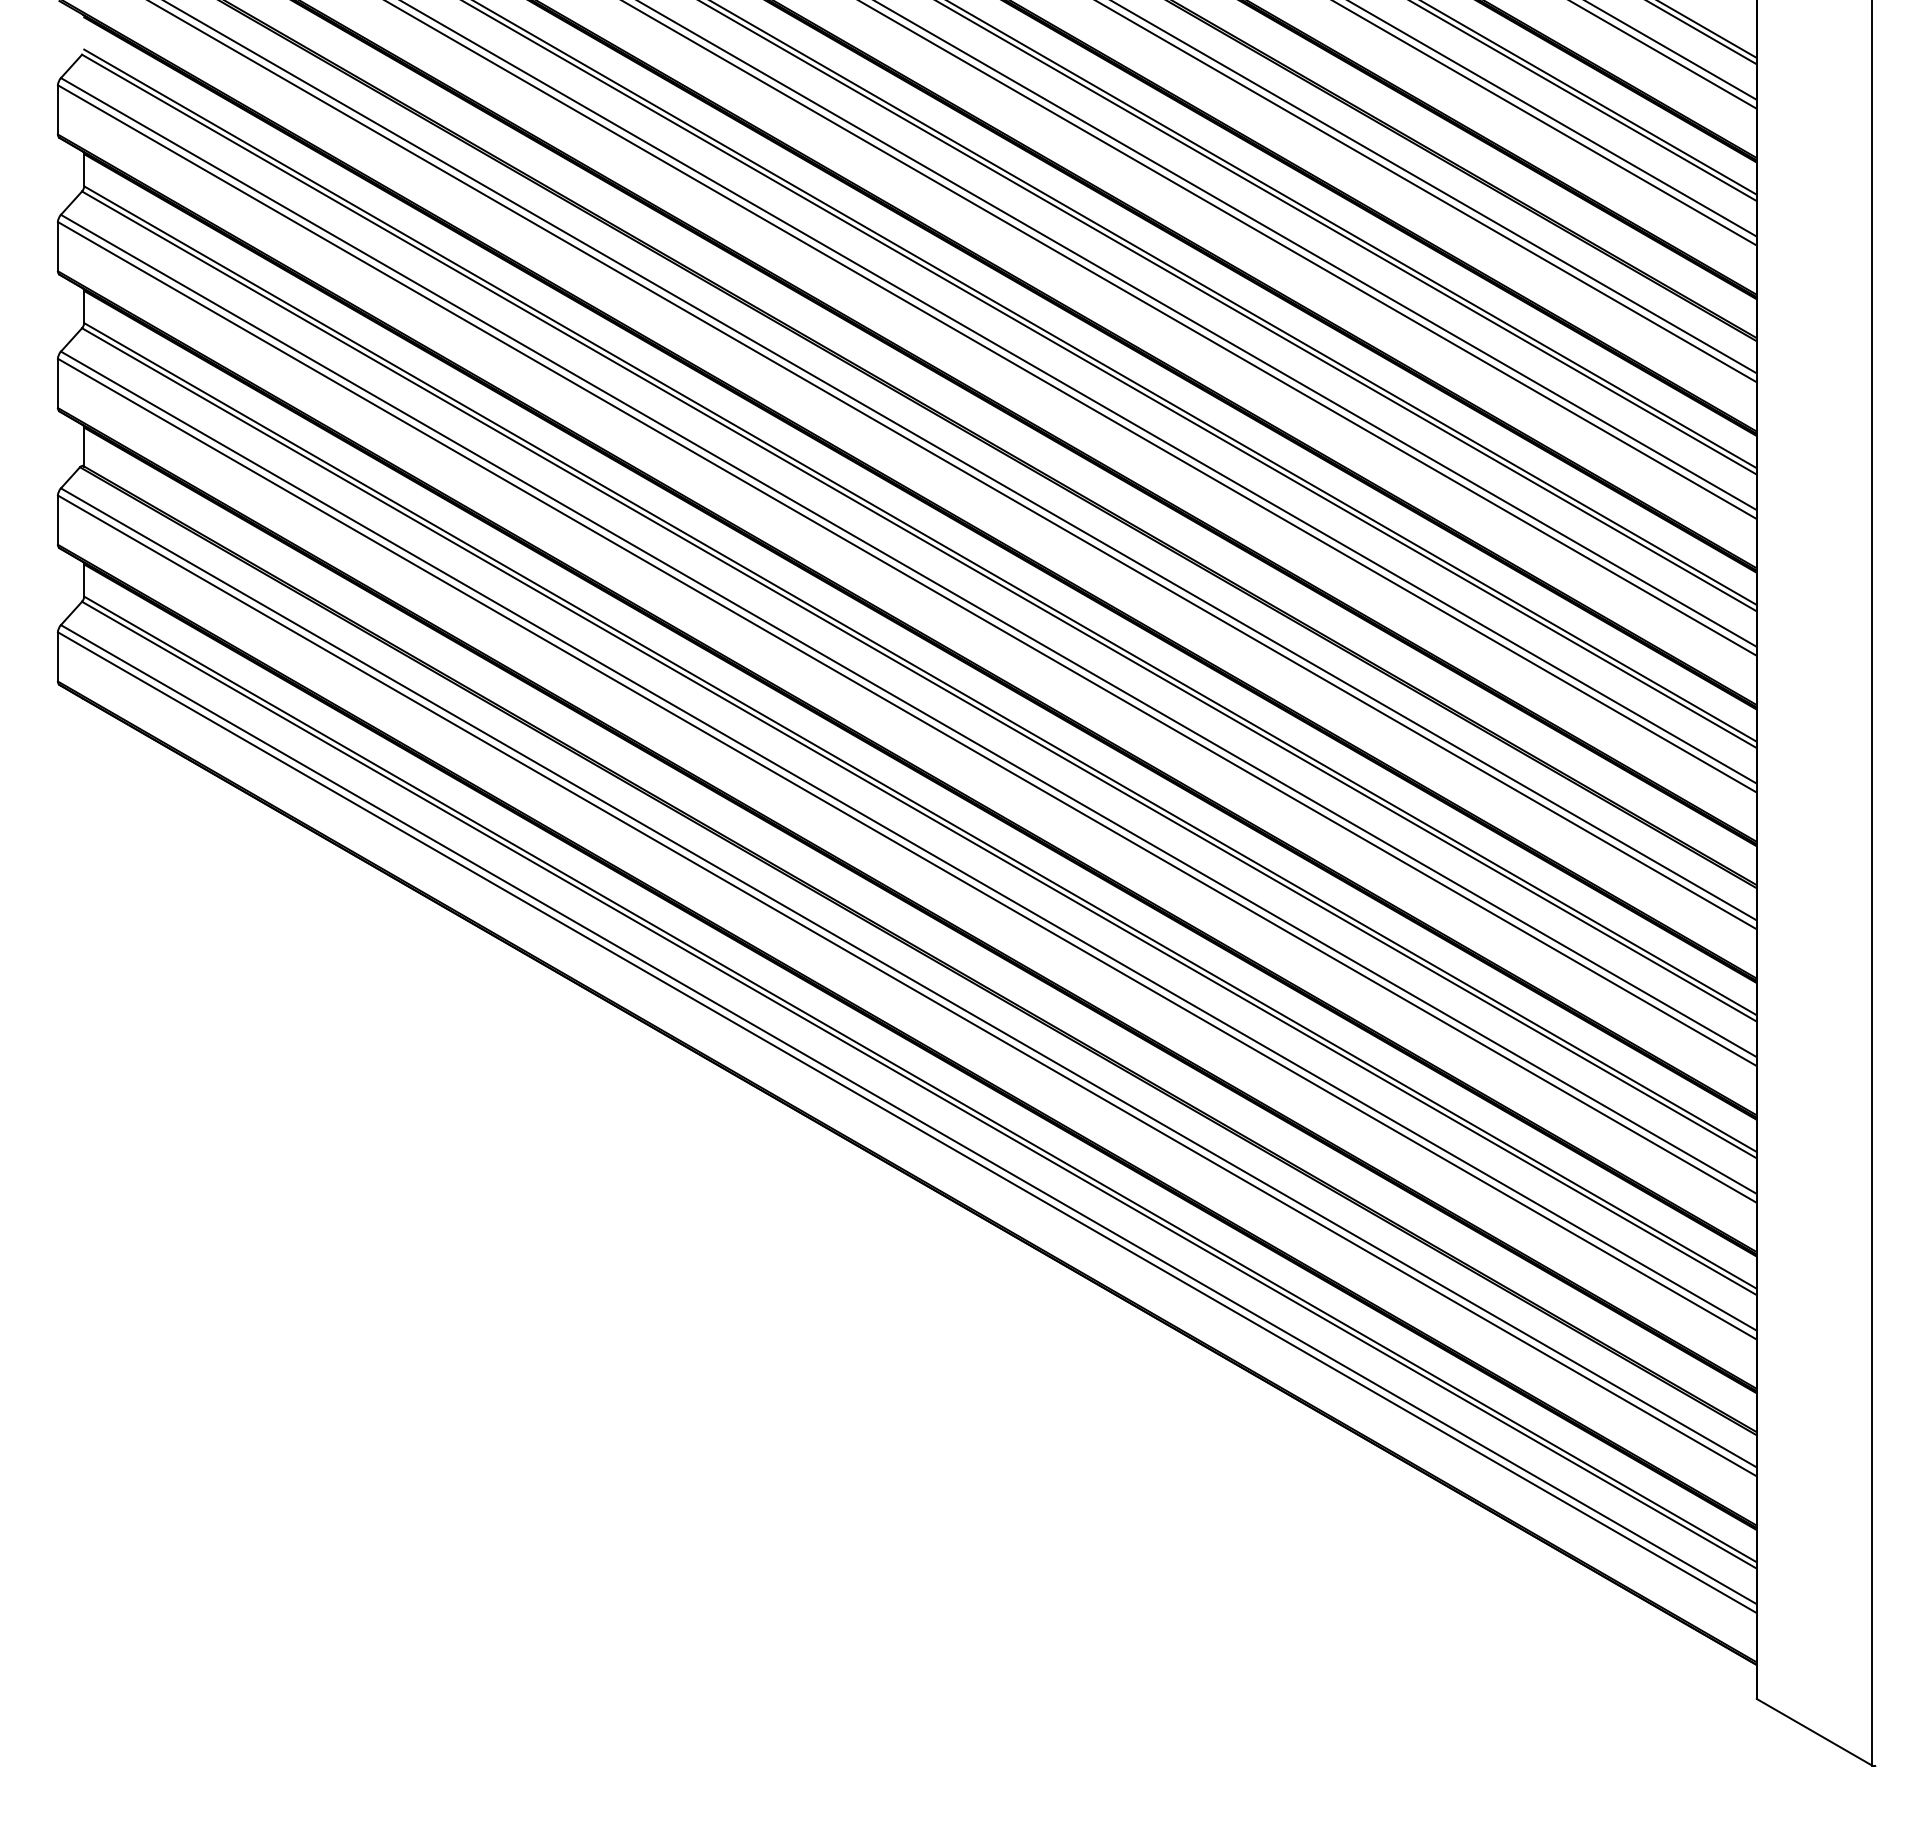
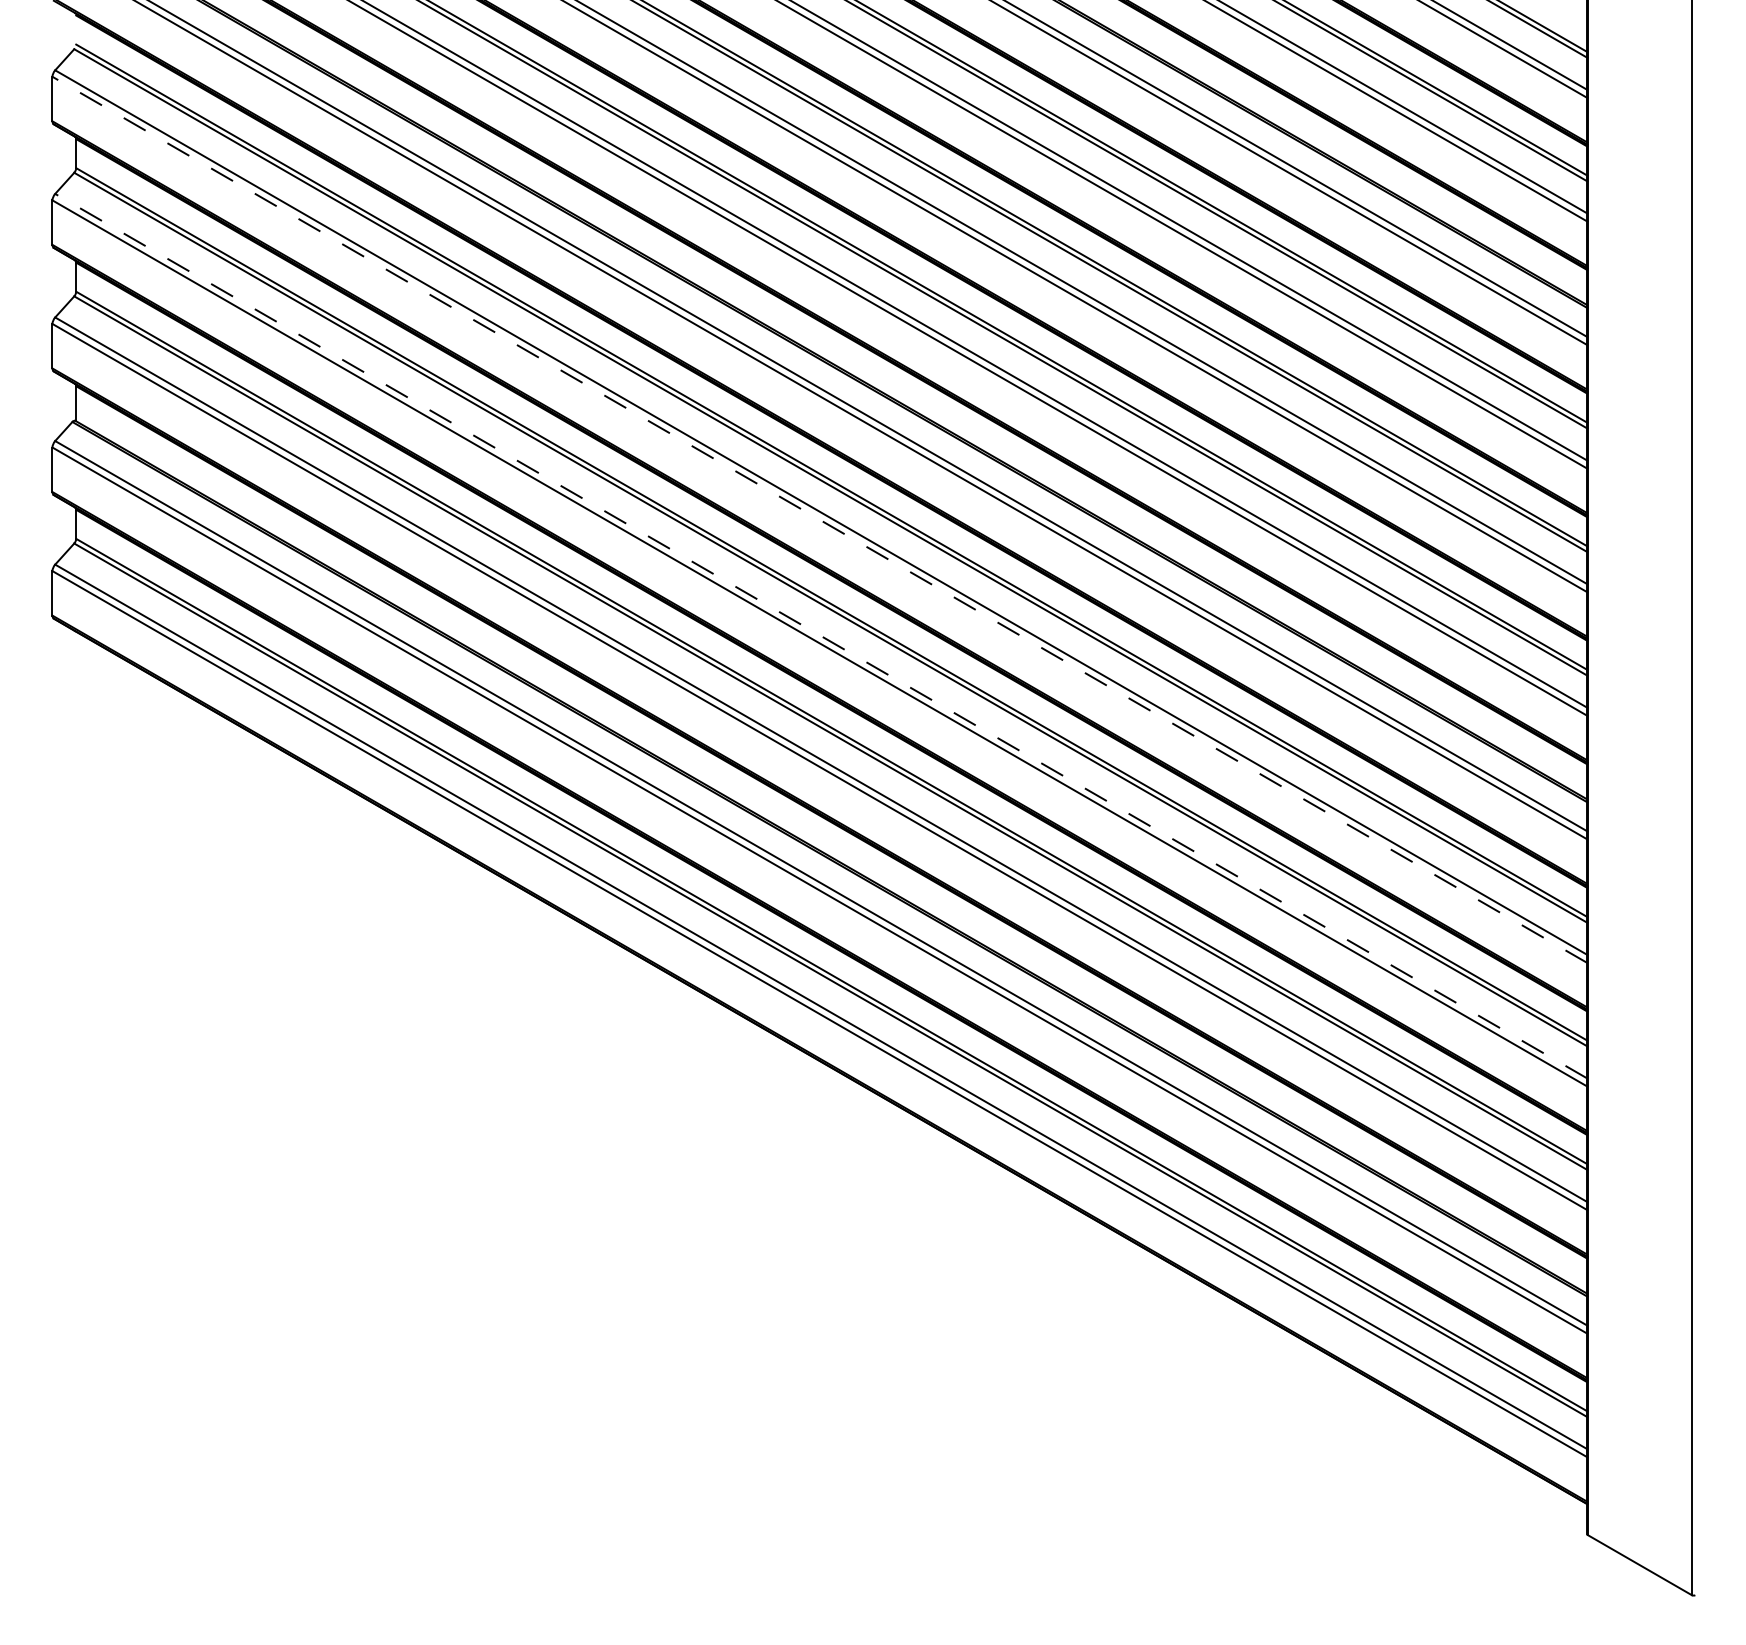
line: (907, 575) -> (820, 519), solid -> dashed
line: (908, 704) -> (821, 636), solid -> dashed

